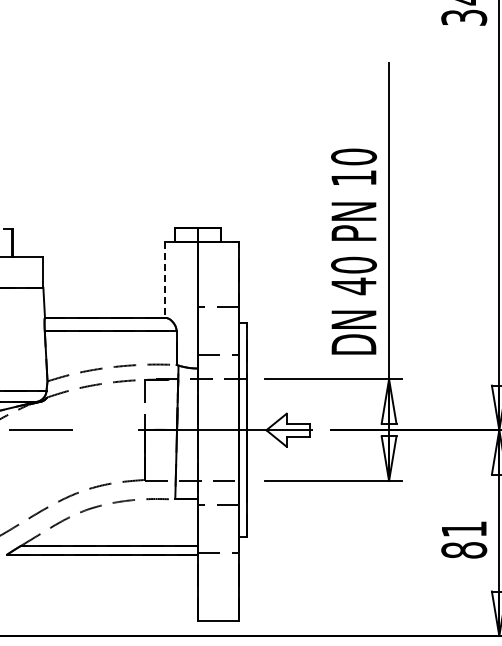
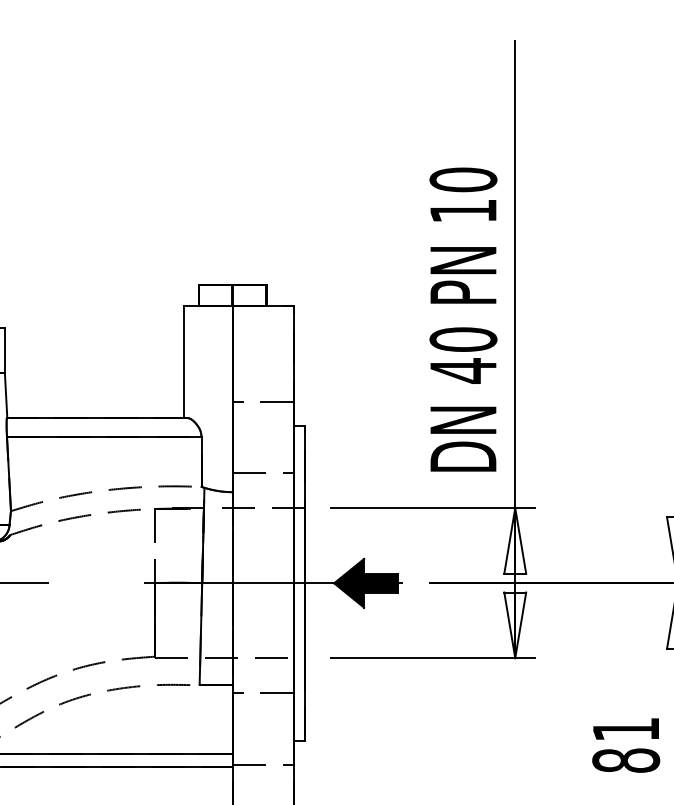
line: (164, 280) -> (183, 362), dashed -> solid
fill: (287, 429) -> (365, 582), added

